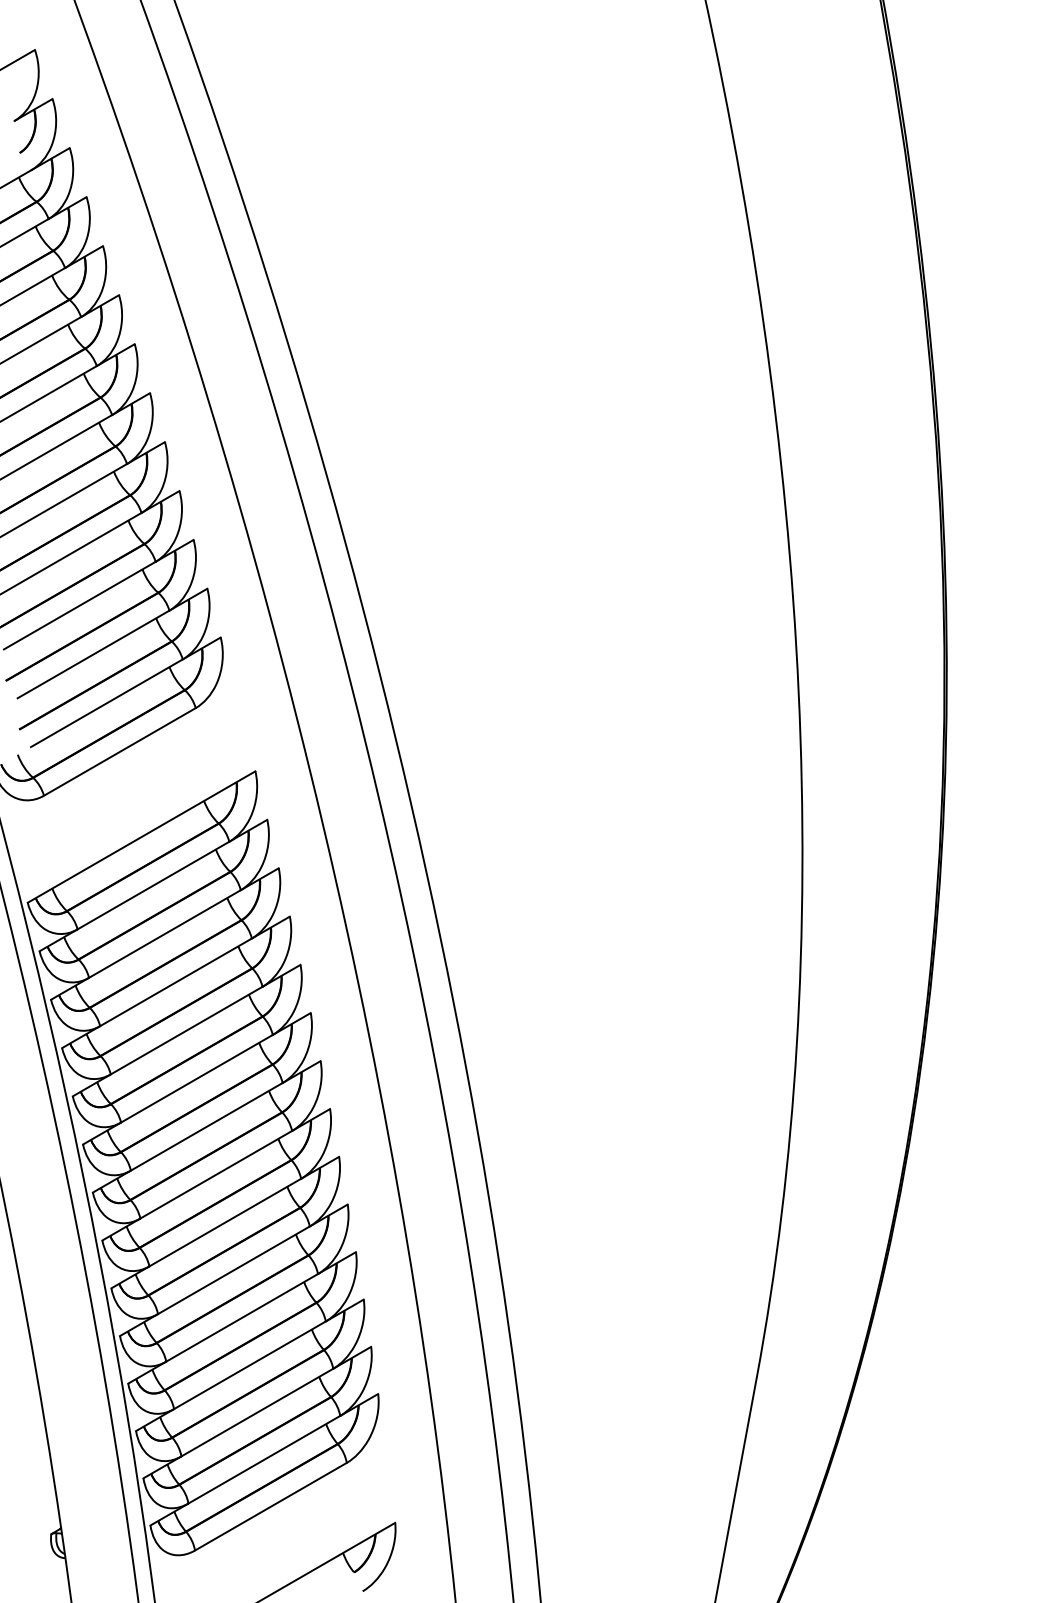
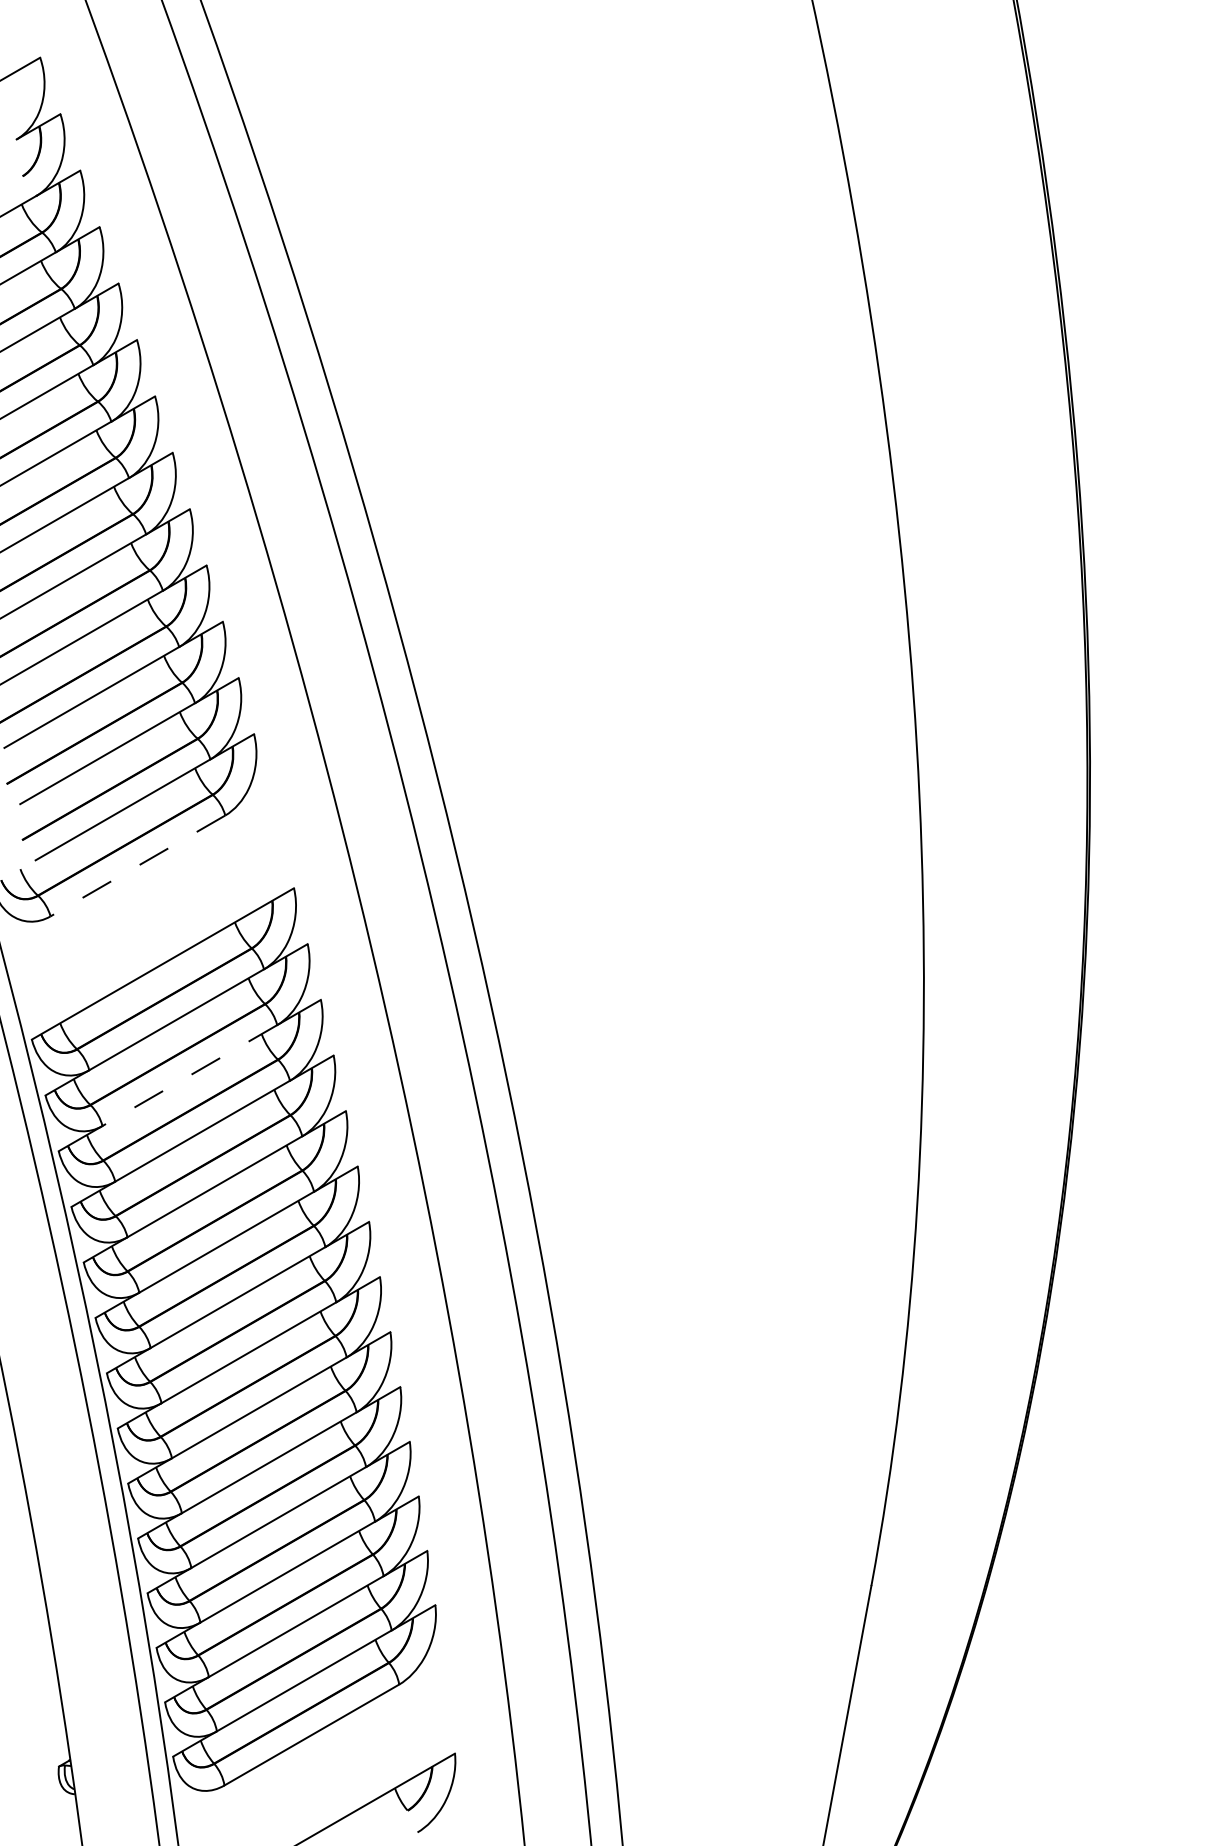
line: (119, 751) -> (137, 865), solid -> dashed
line: (164, 934) -> (189, 1076), solid -> dashed

